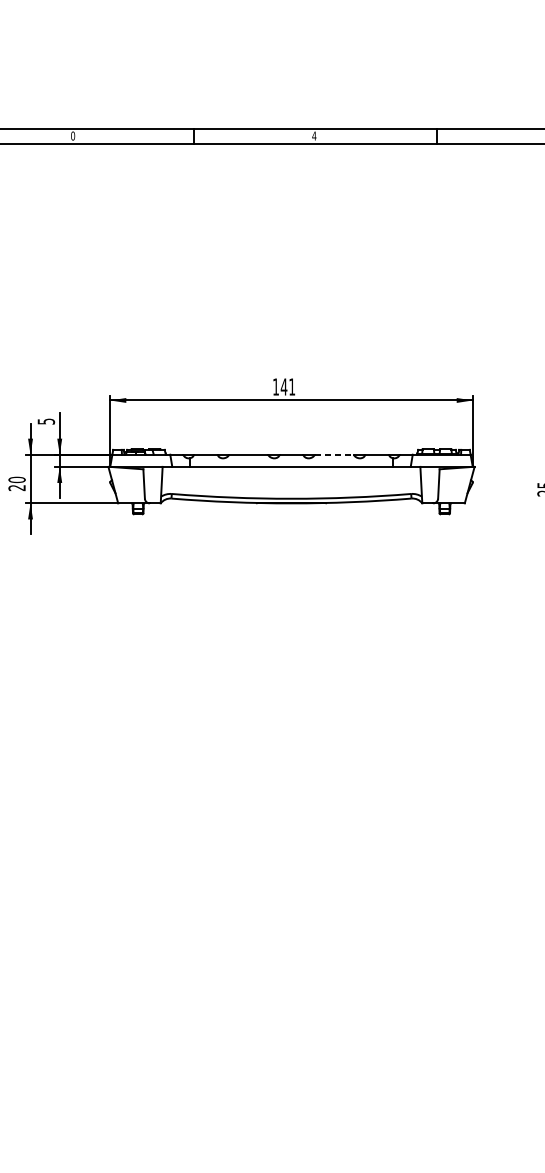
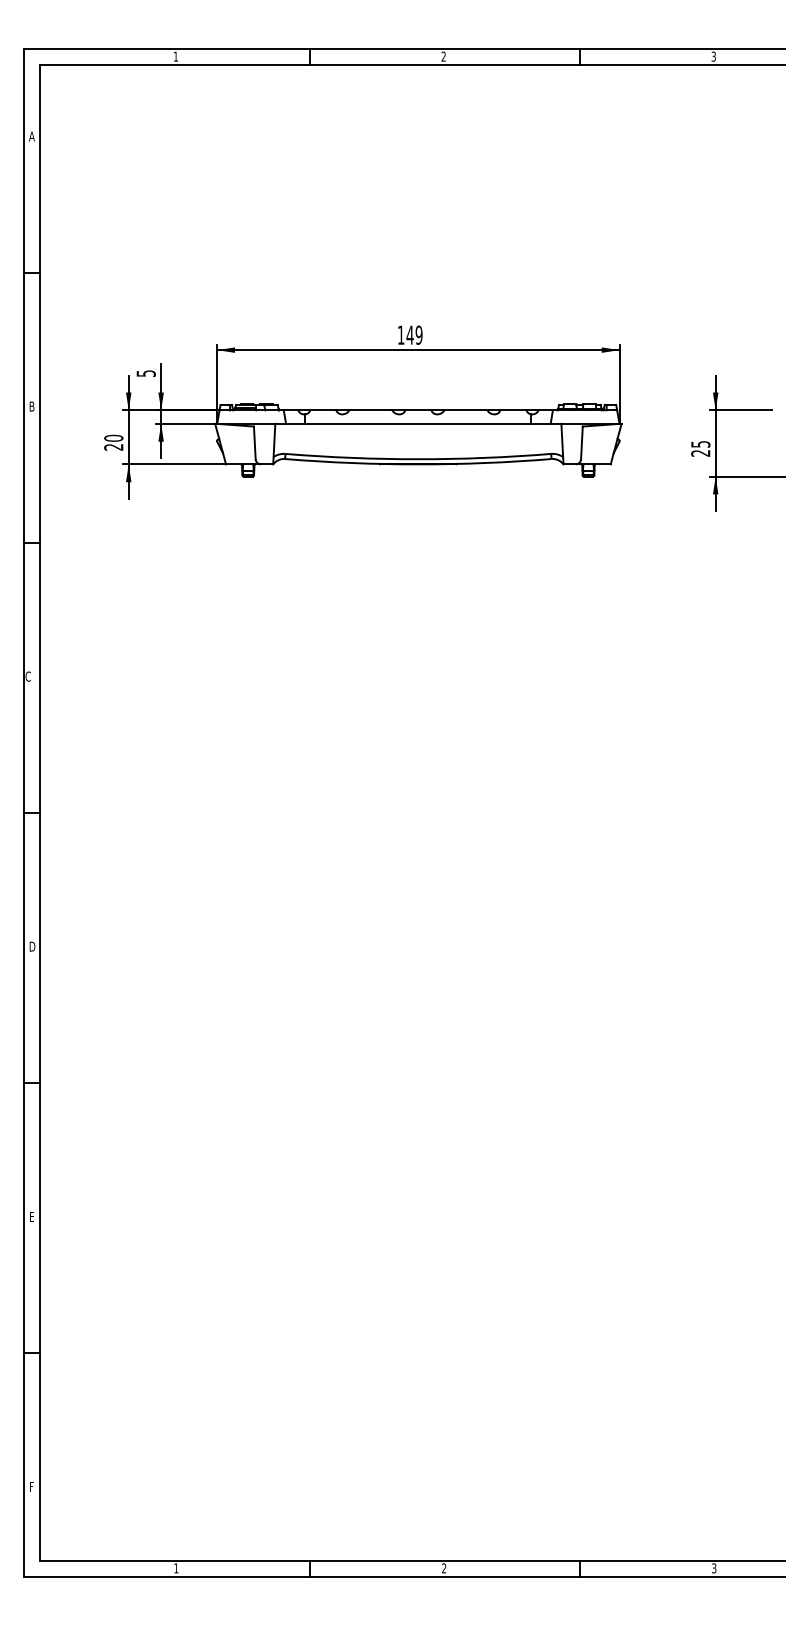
text: (72, 135) -> (175, 56), 0 -> 1
text: (314, 135) -> (443, 56), 4 -> 2
text: (291, 386) -> (418, 334), 141 -> 149
line: (333, 454) -> (465, 410), dashed -> solid

